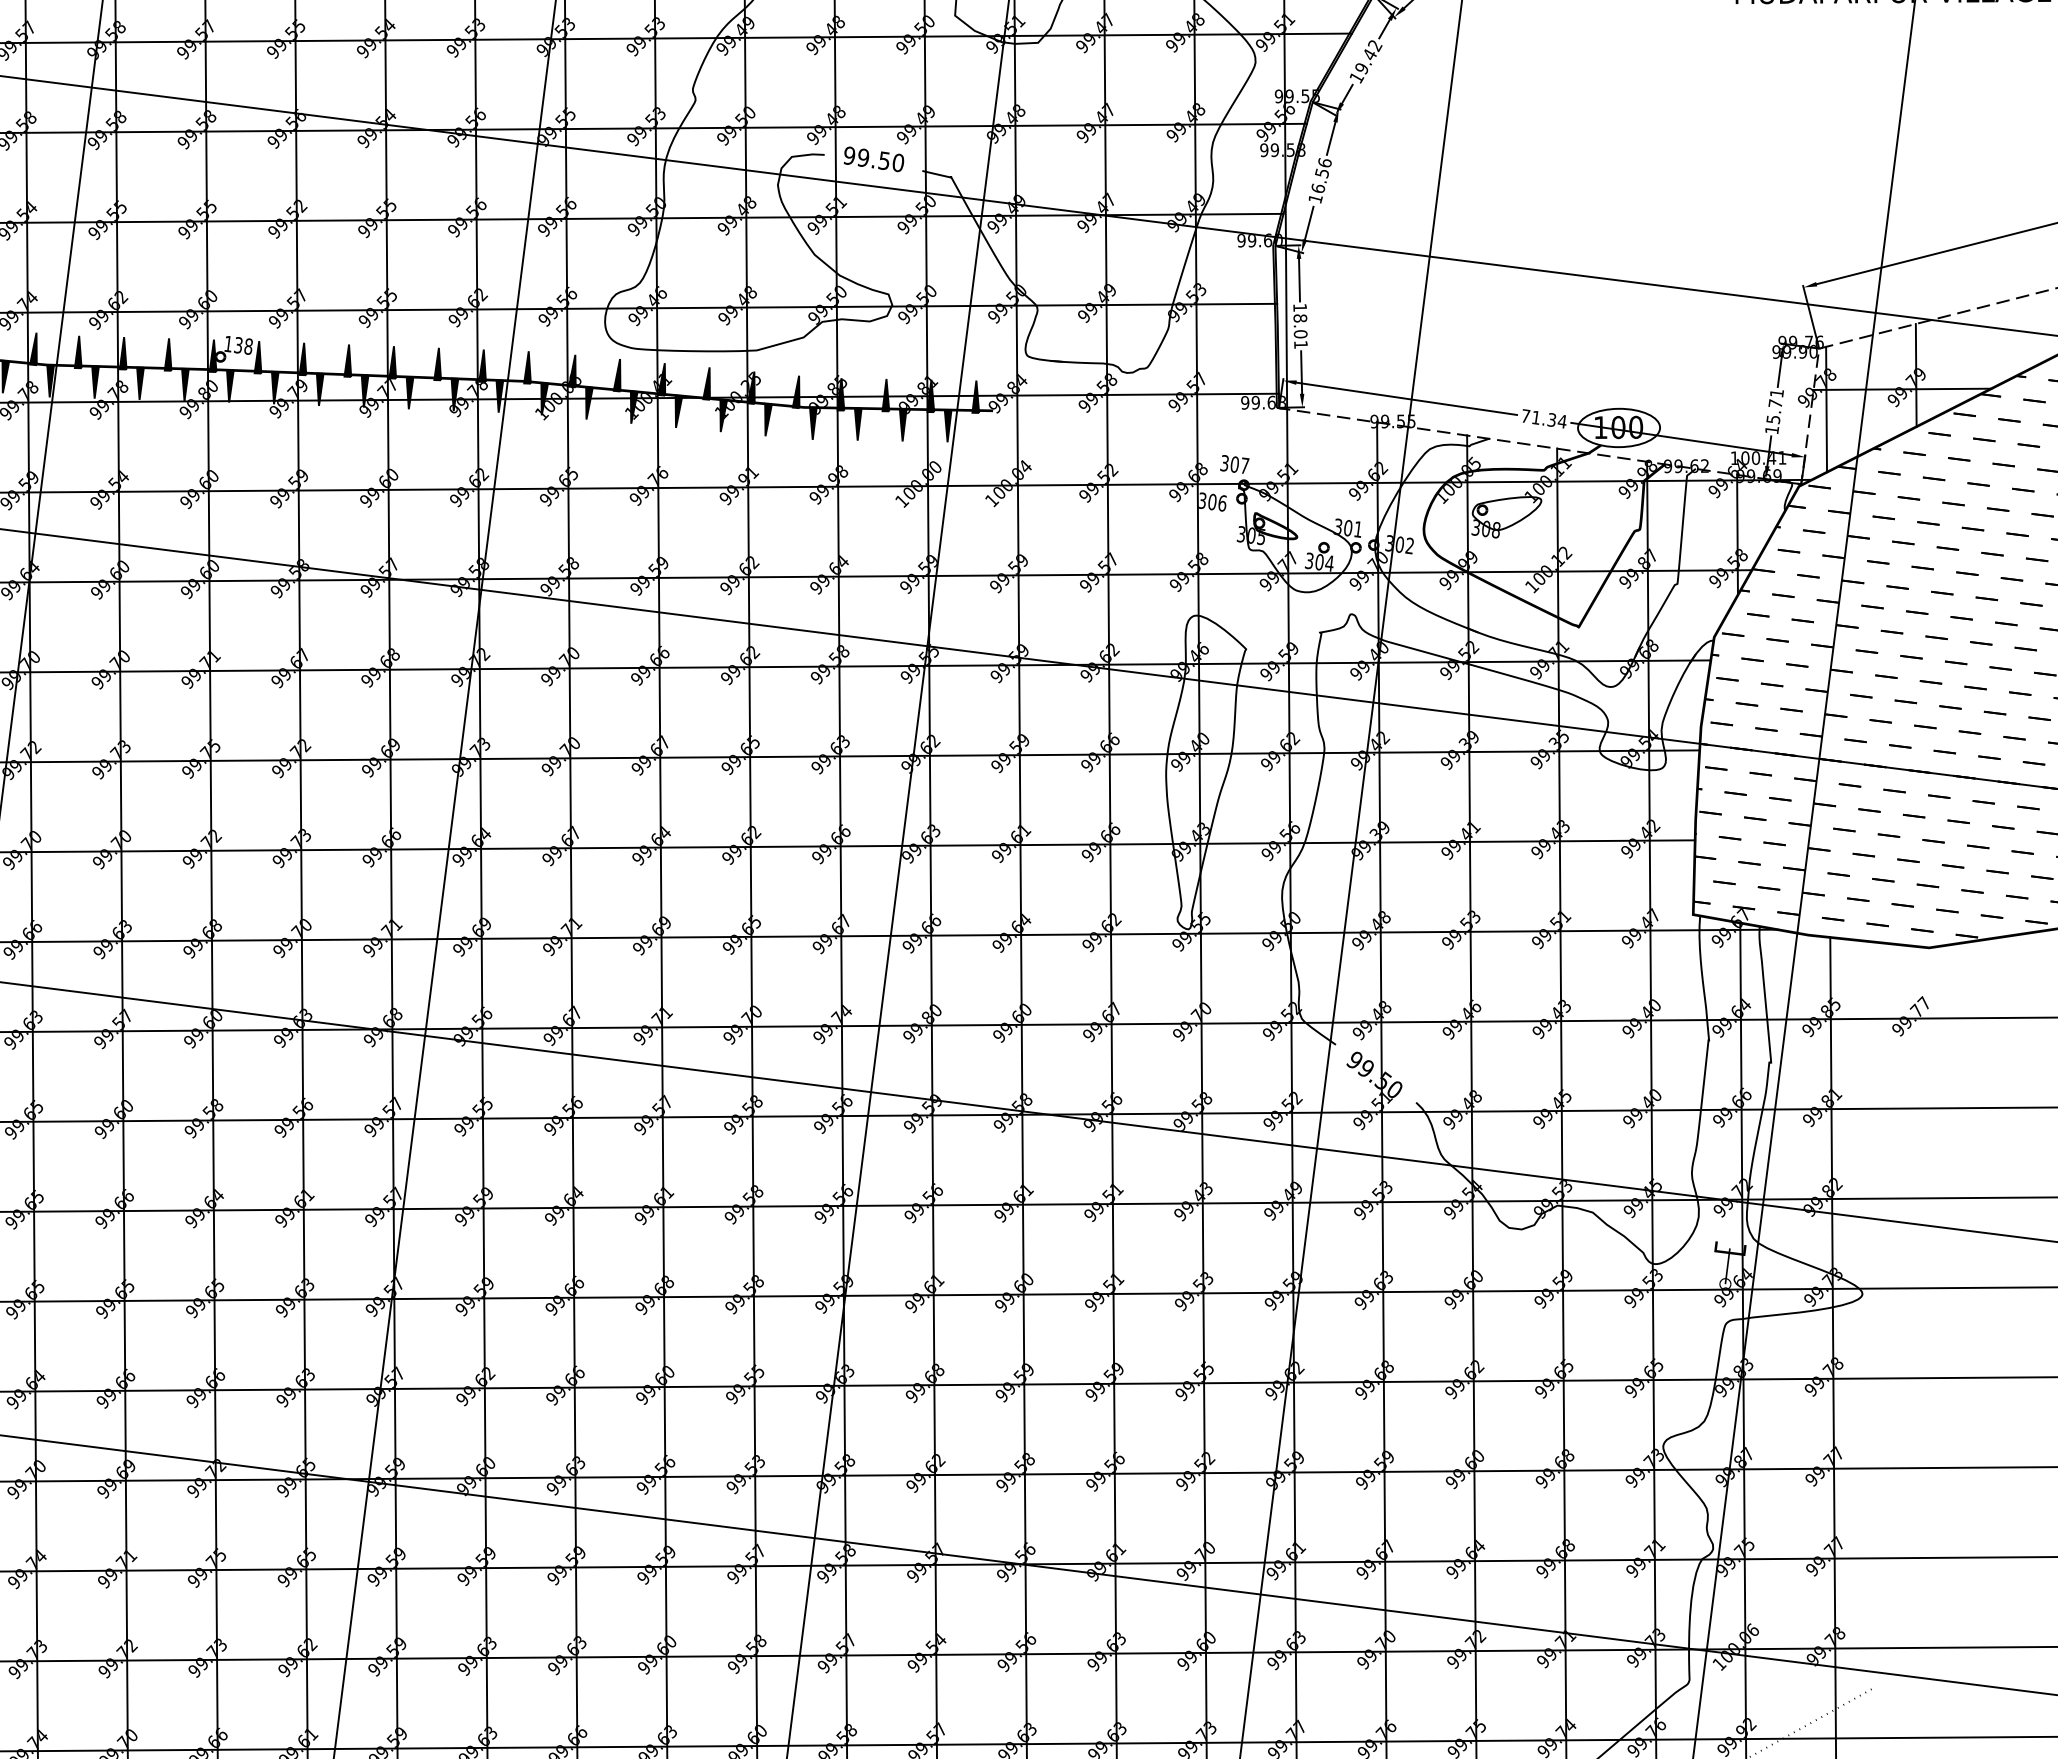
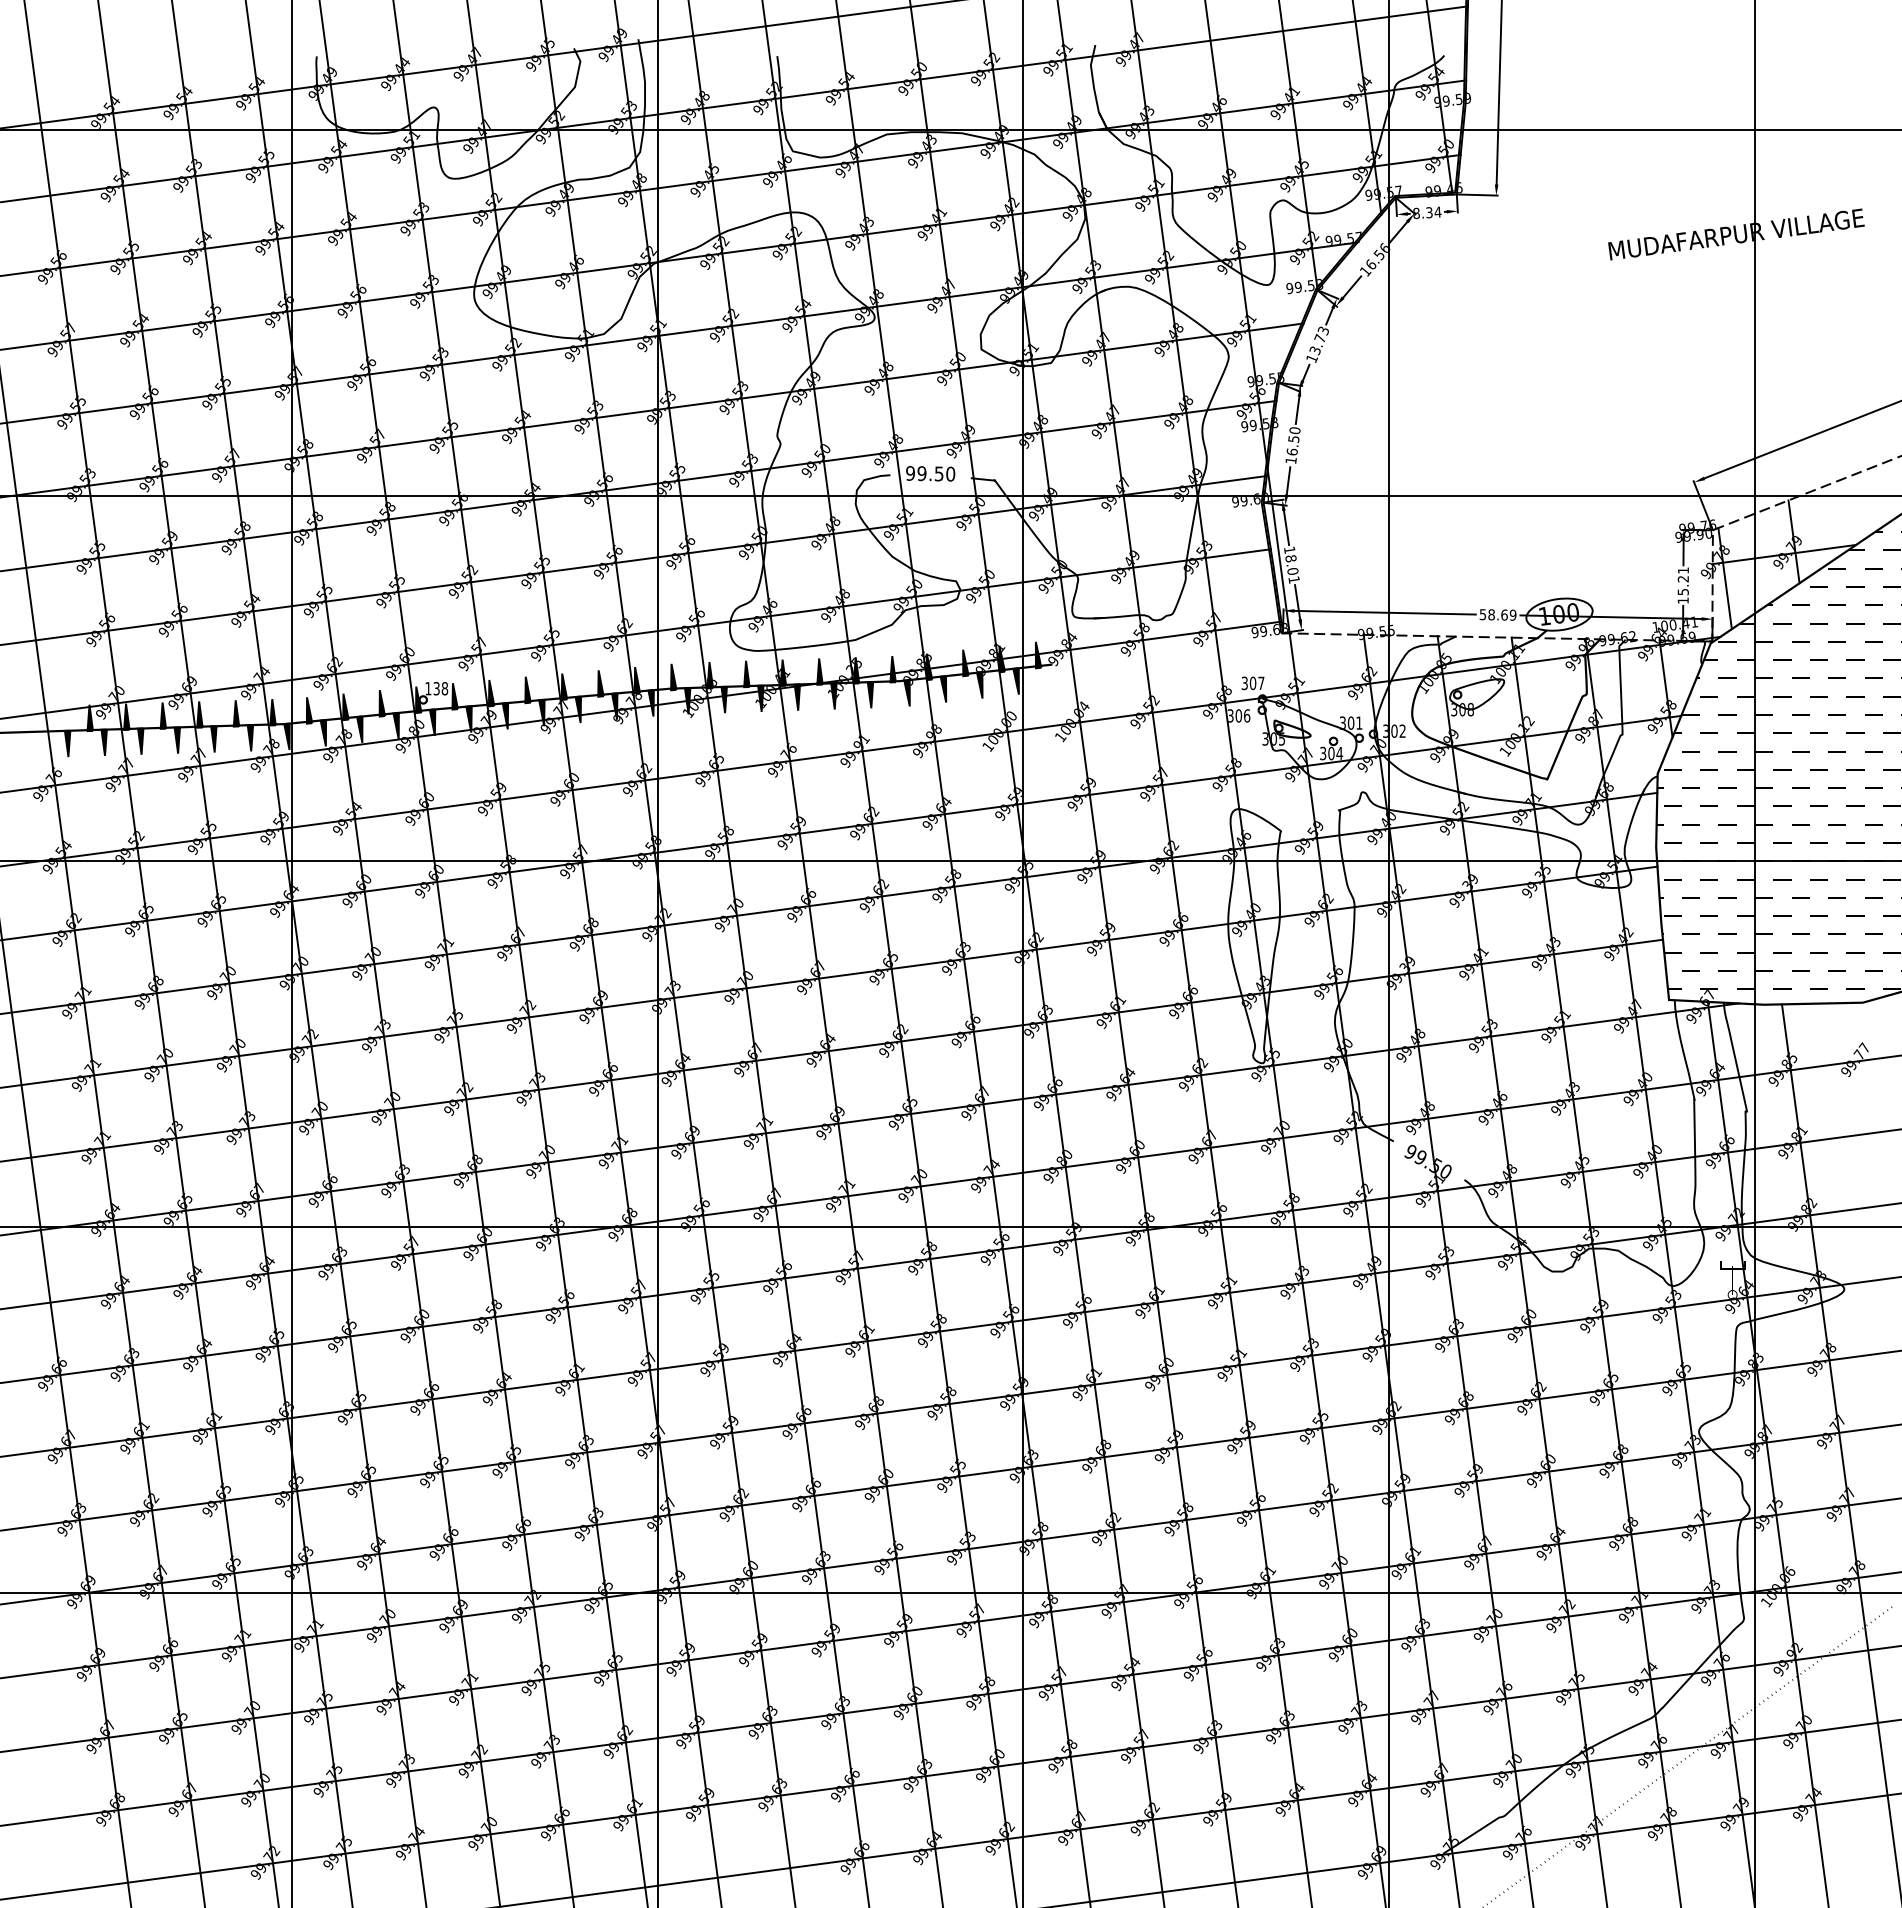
text: (1368, 56) -> (1319, 340), 19.42 -> 13.73
text: (1324, 162) -> (1294, 430), 16.56 -> 16.50
text: (1774, 404) -> (1682, 579), 15.71 -> 15.21
text: (1543, 418) -> (1497, 614), 71.34 -> 58.69

